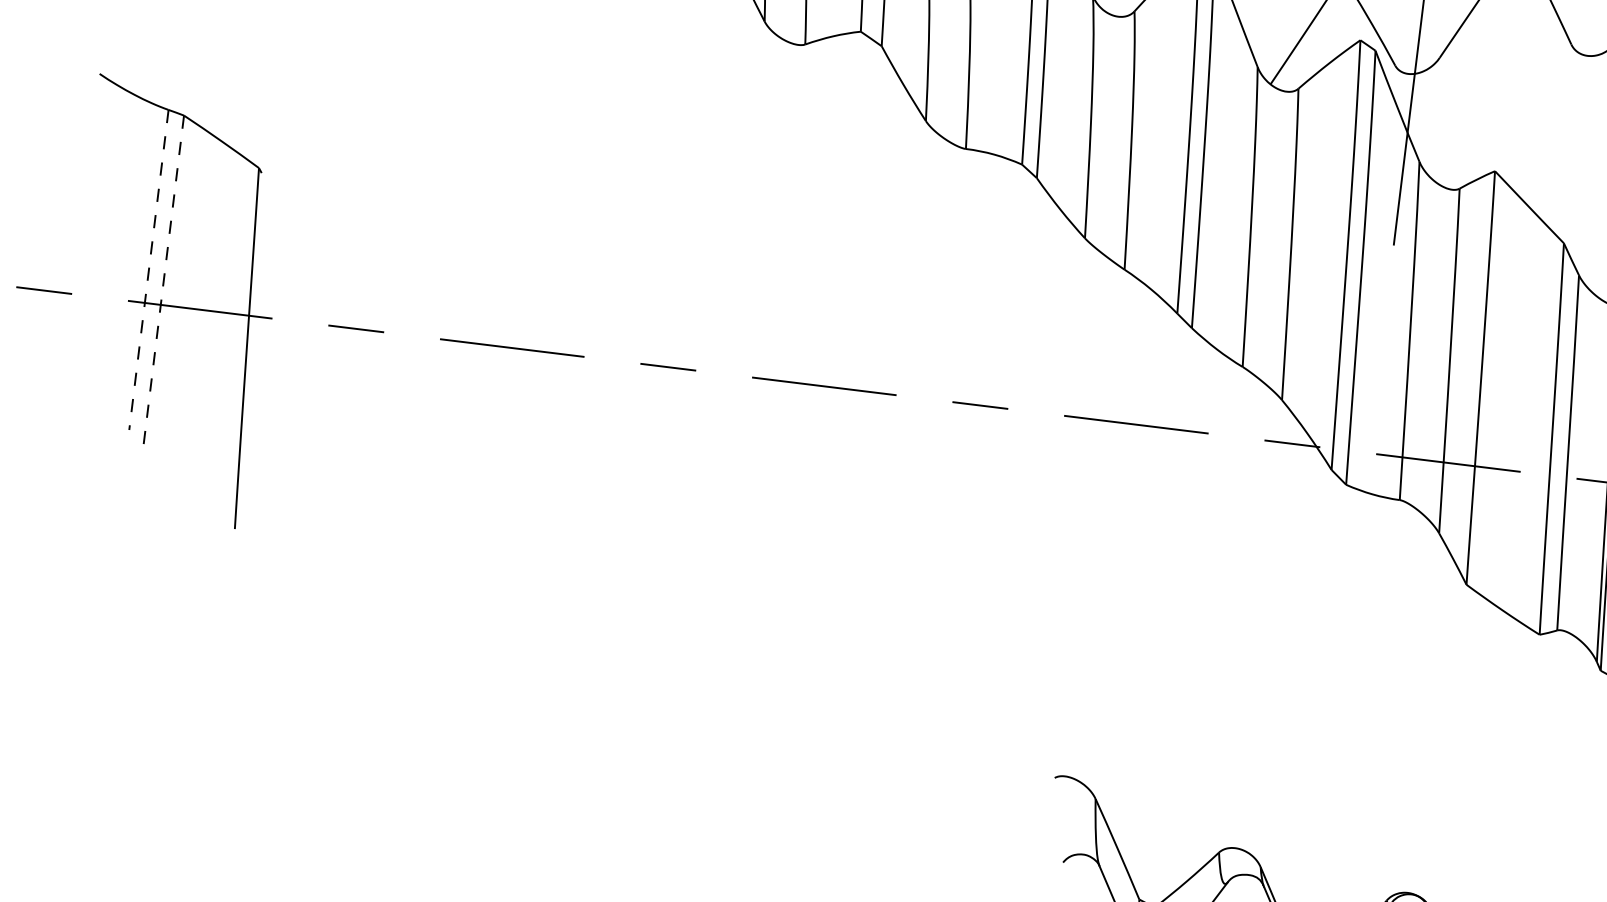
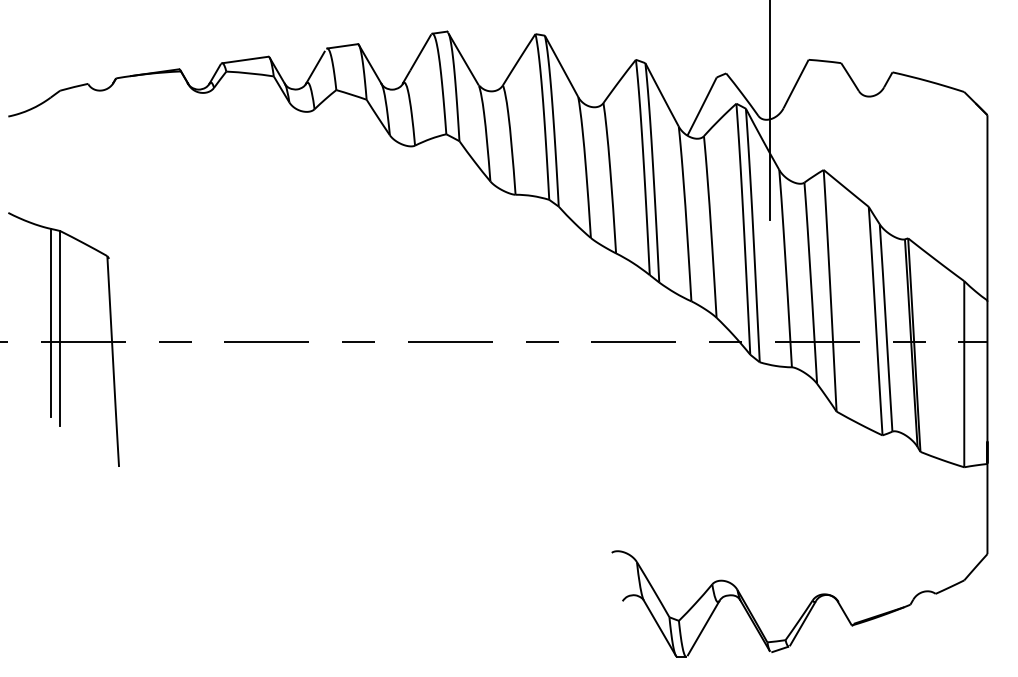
line: (148, 270) -> (50, 323), dashed -> solid
line: (164, 283) -> (60, 329), dashed -> solid

